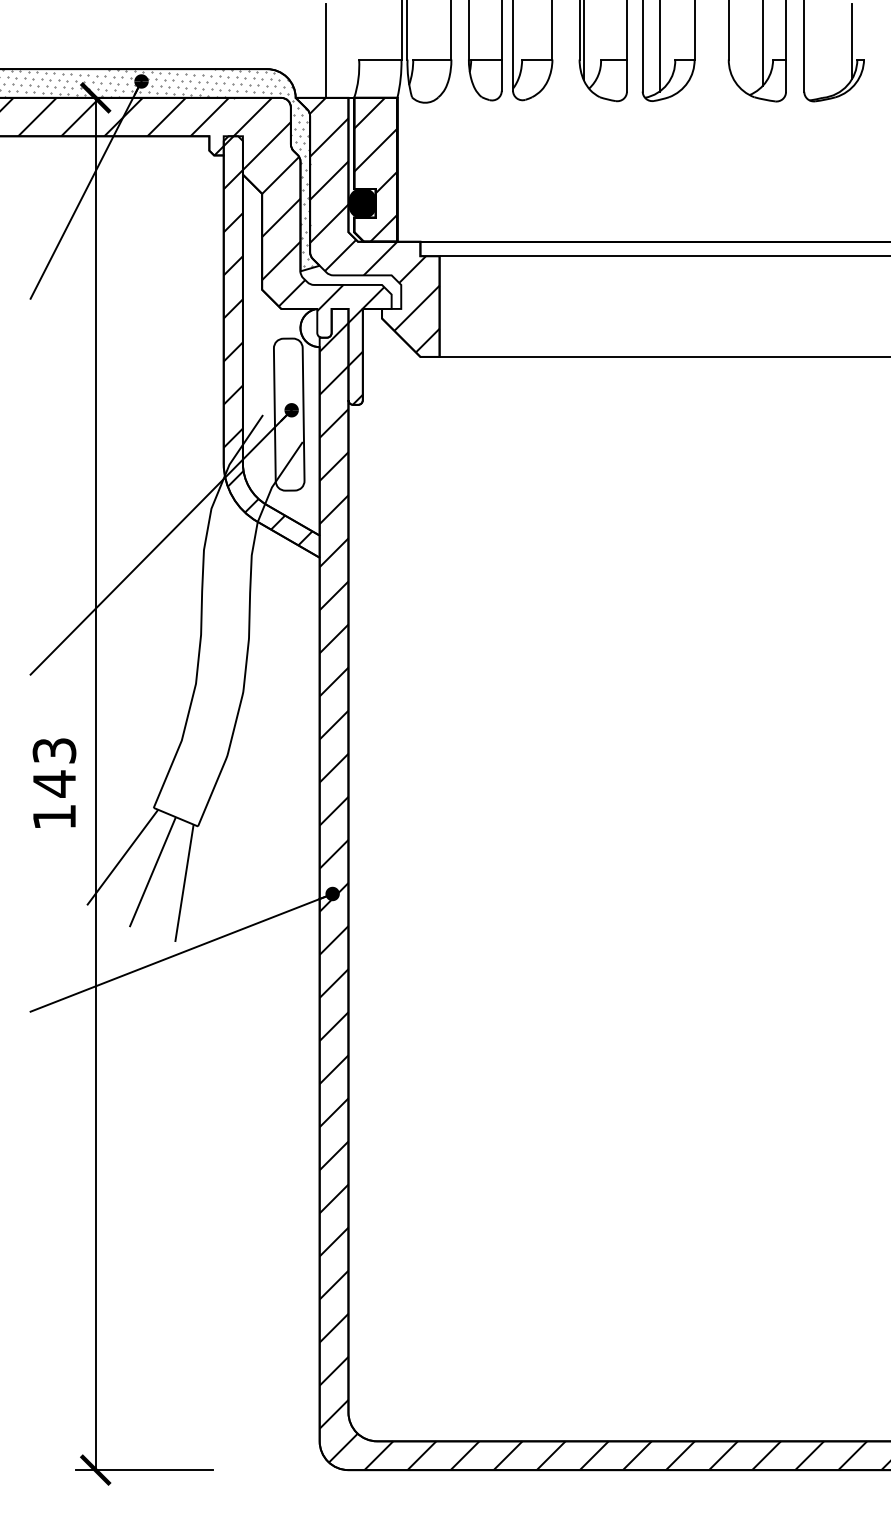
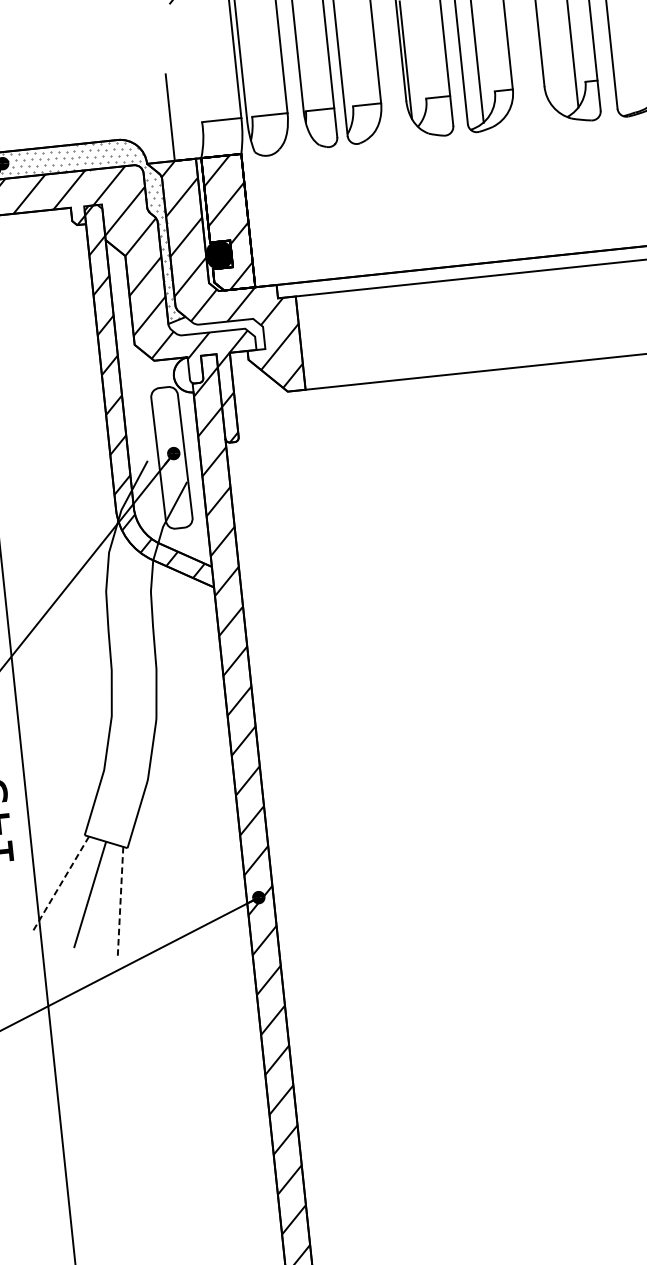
line: (122, 857) -> (60, 884), solid -> dashed
line: (184, 883) -> (120, 902), solid -> dashed

